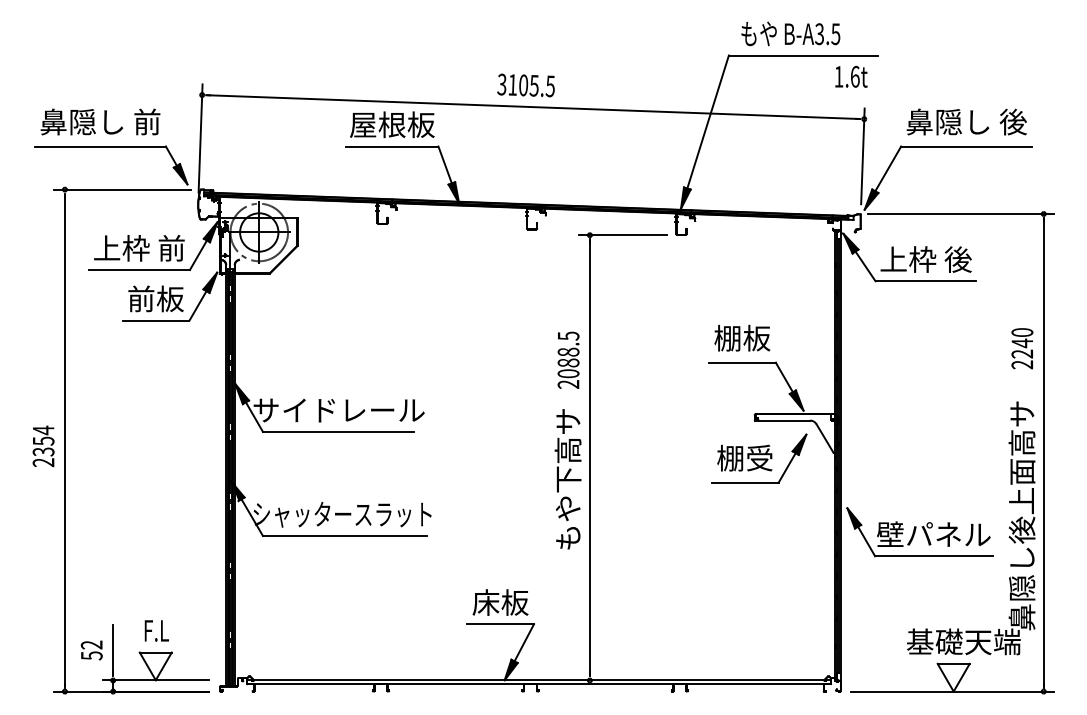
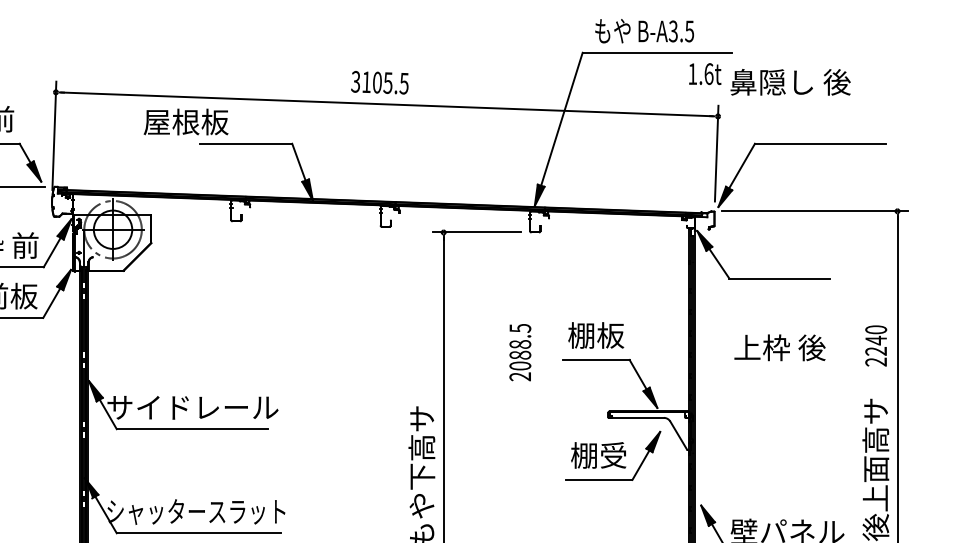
text: (966, 121) -> (790, 81), moved
text: (392, 124) -> (186, 121), moved
text: (925, 259) -> (779, 347), moved
text: (568, 359) -> (520, 351), moved

